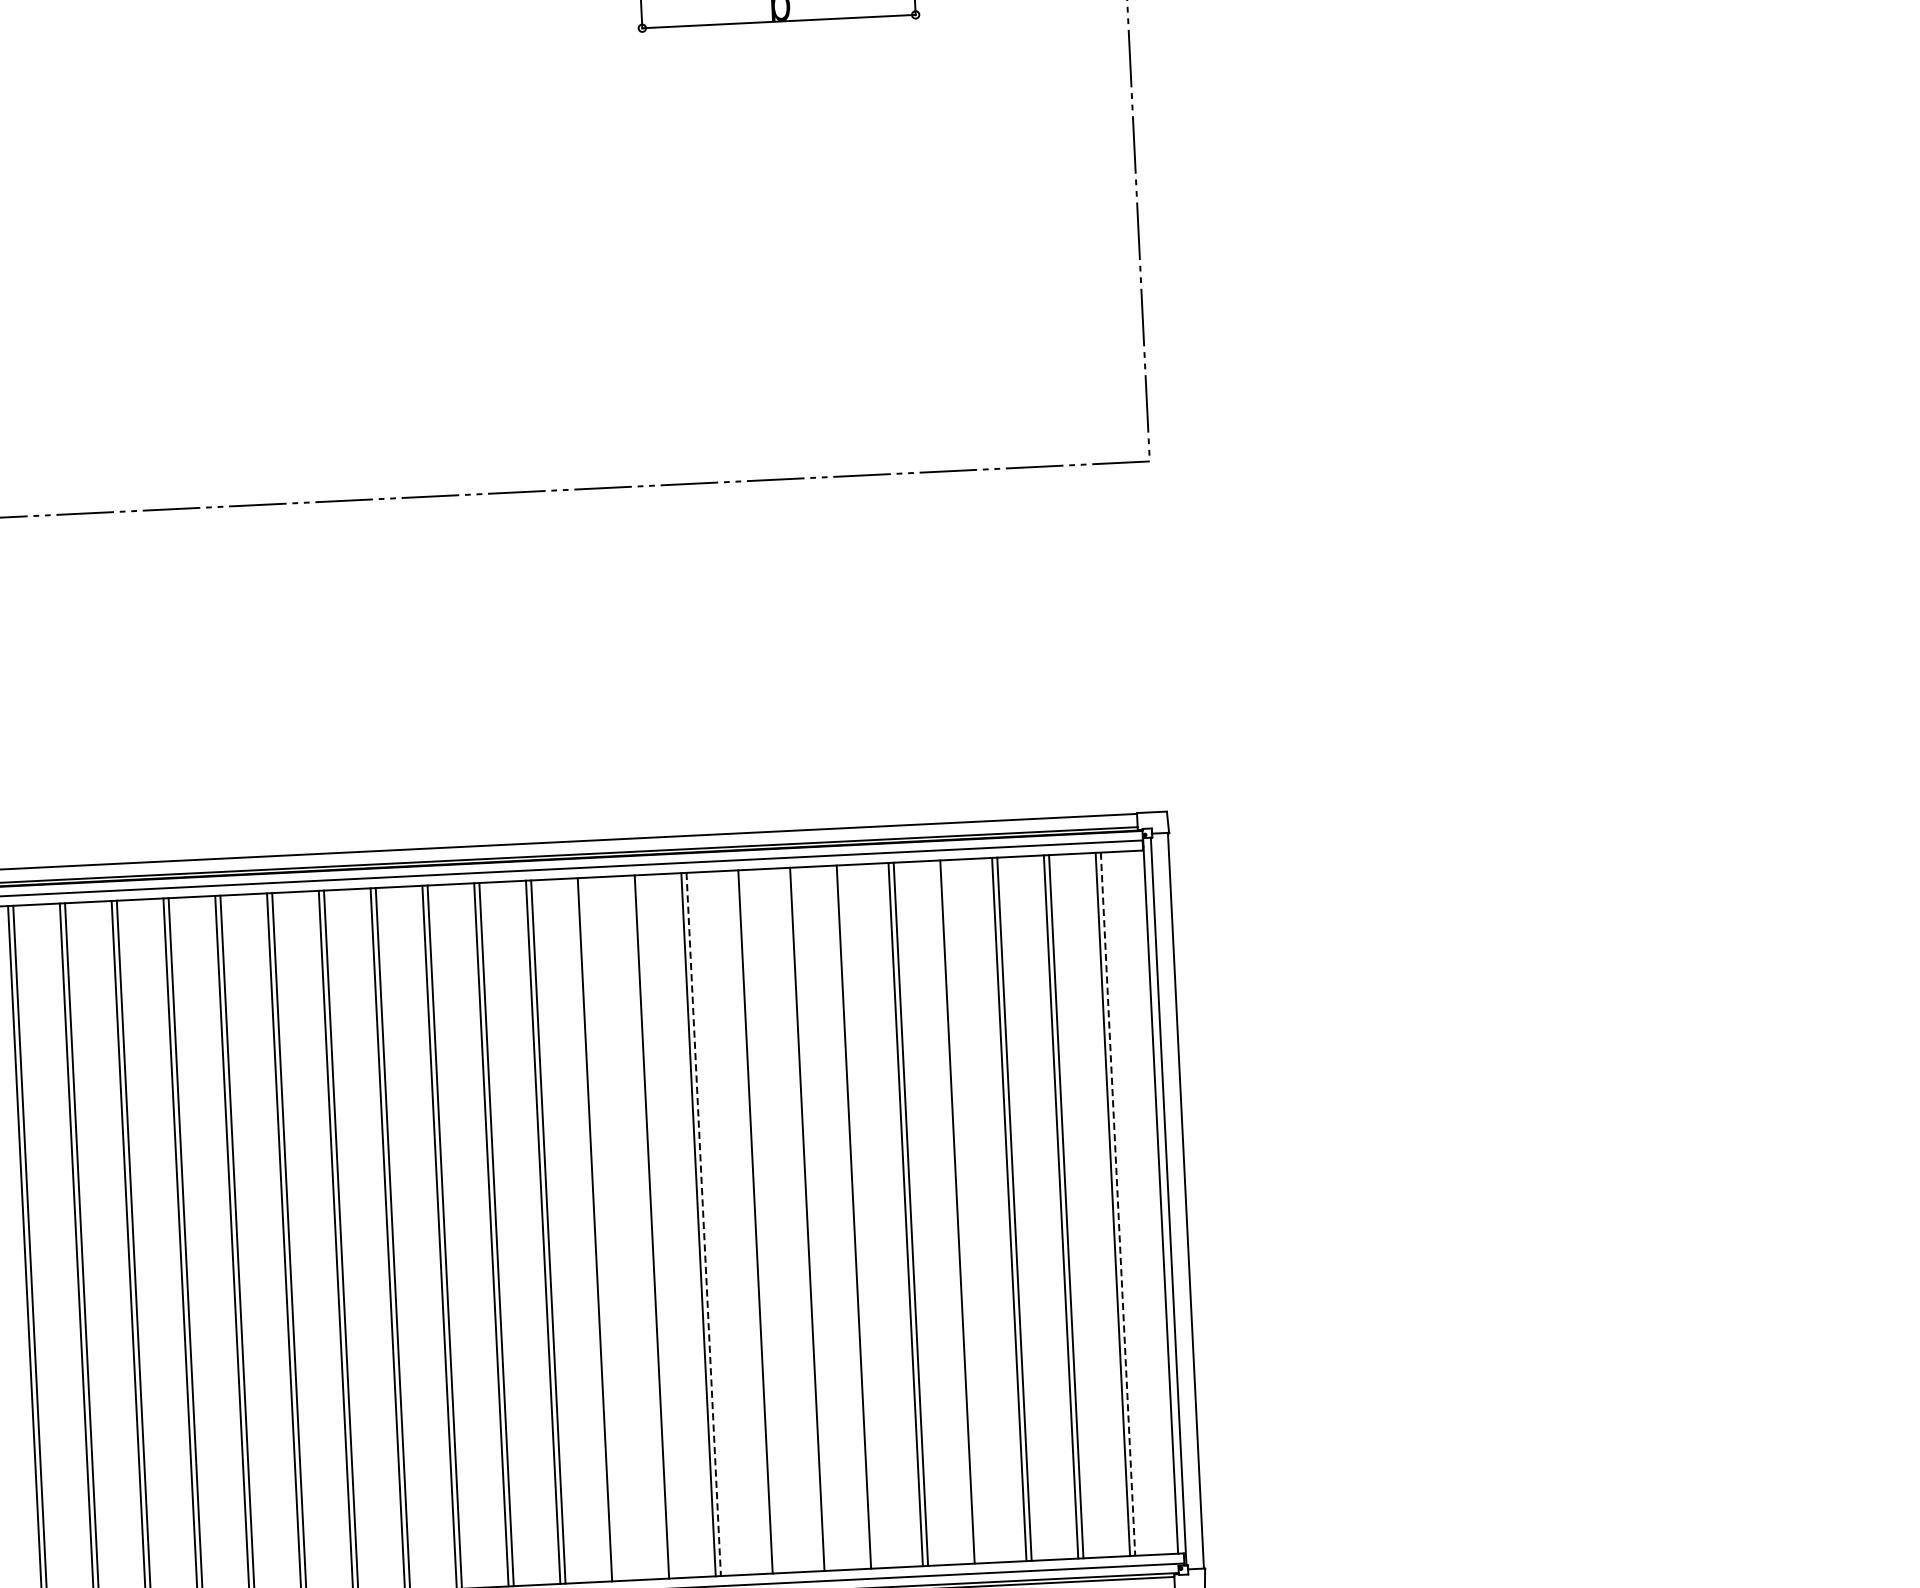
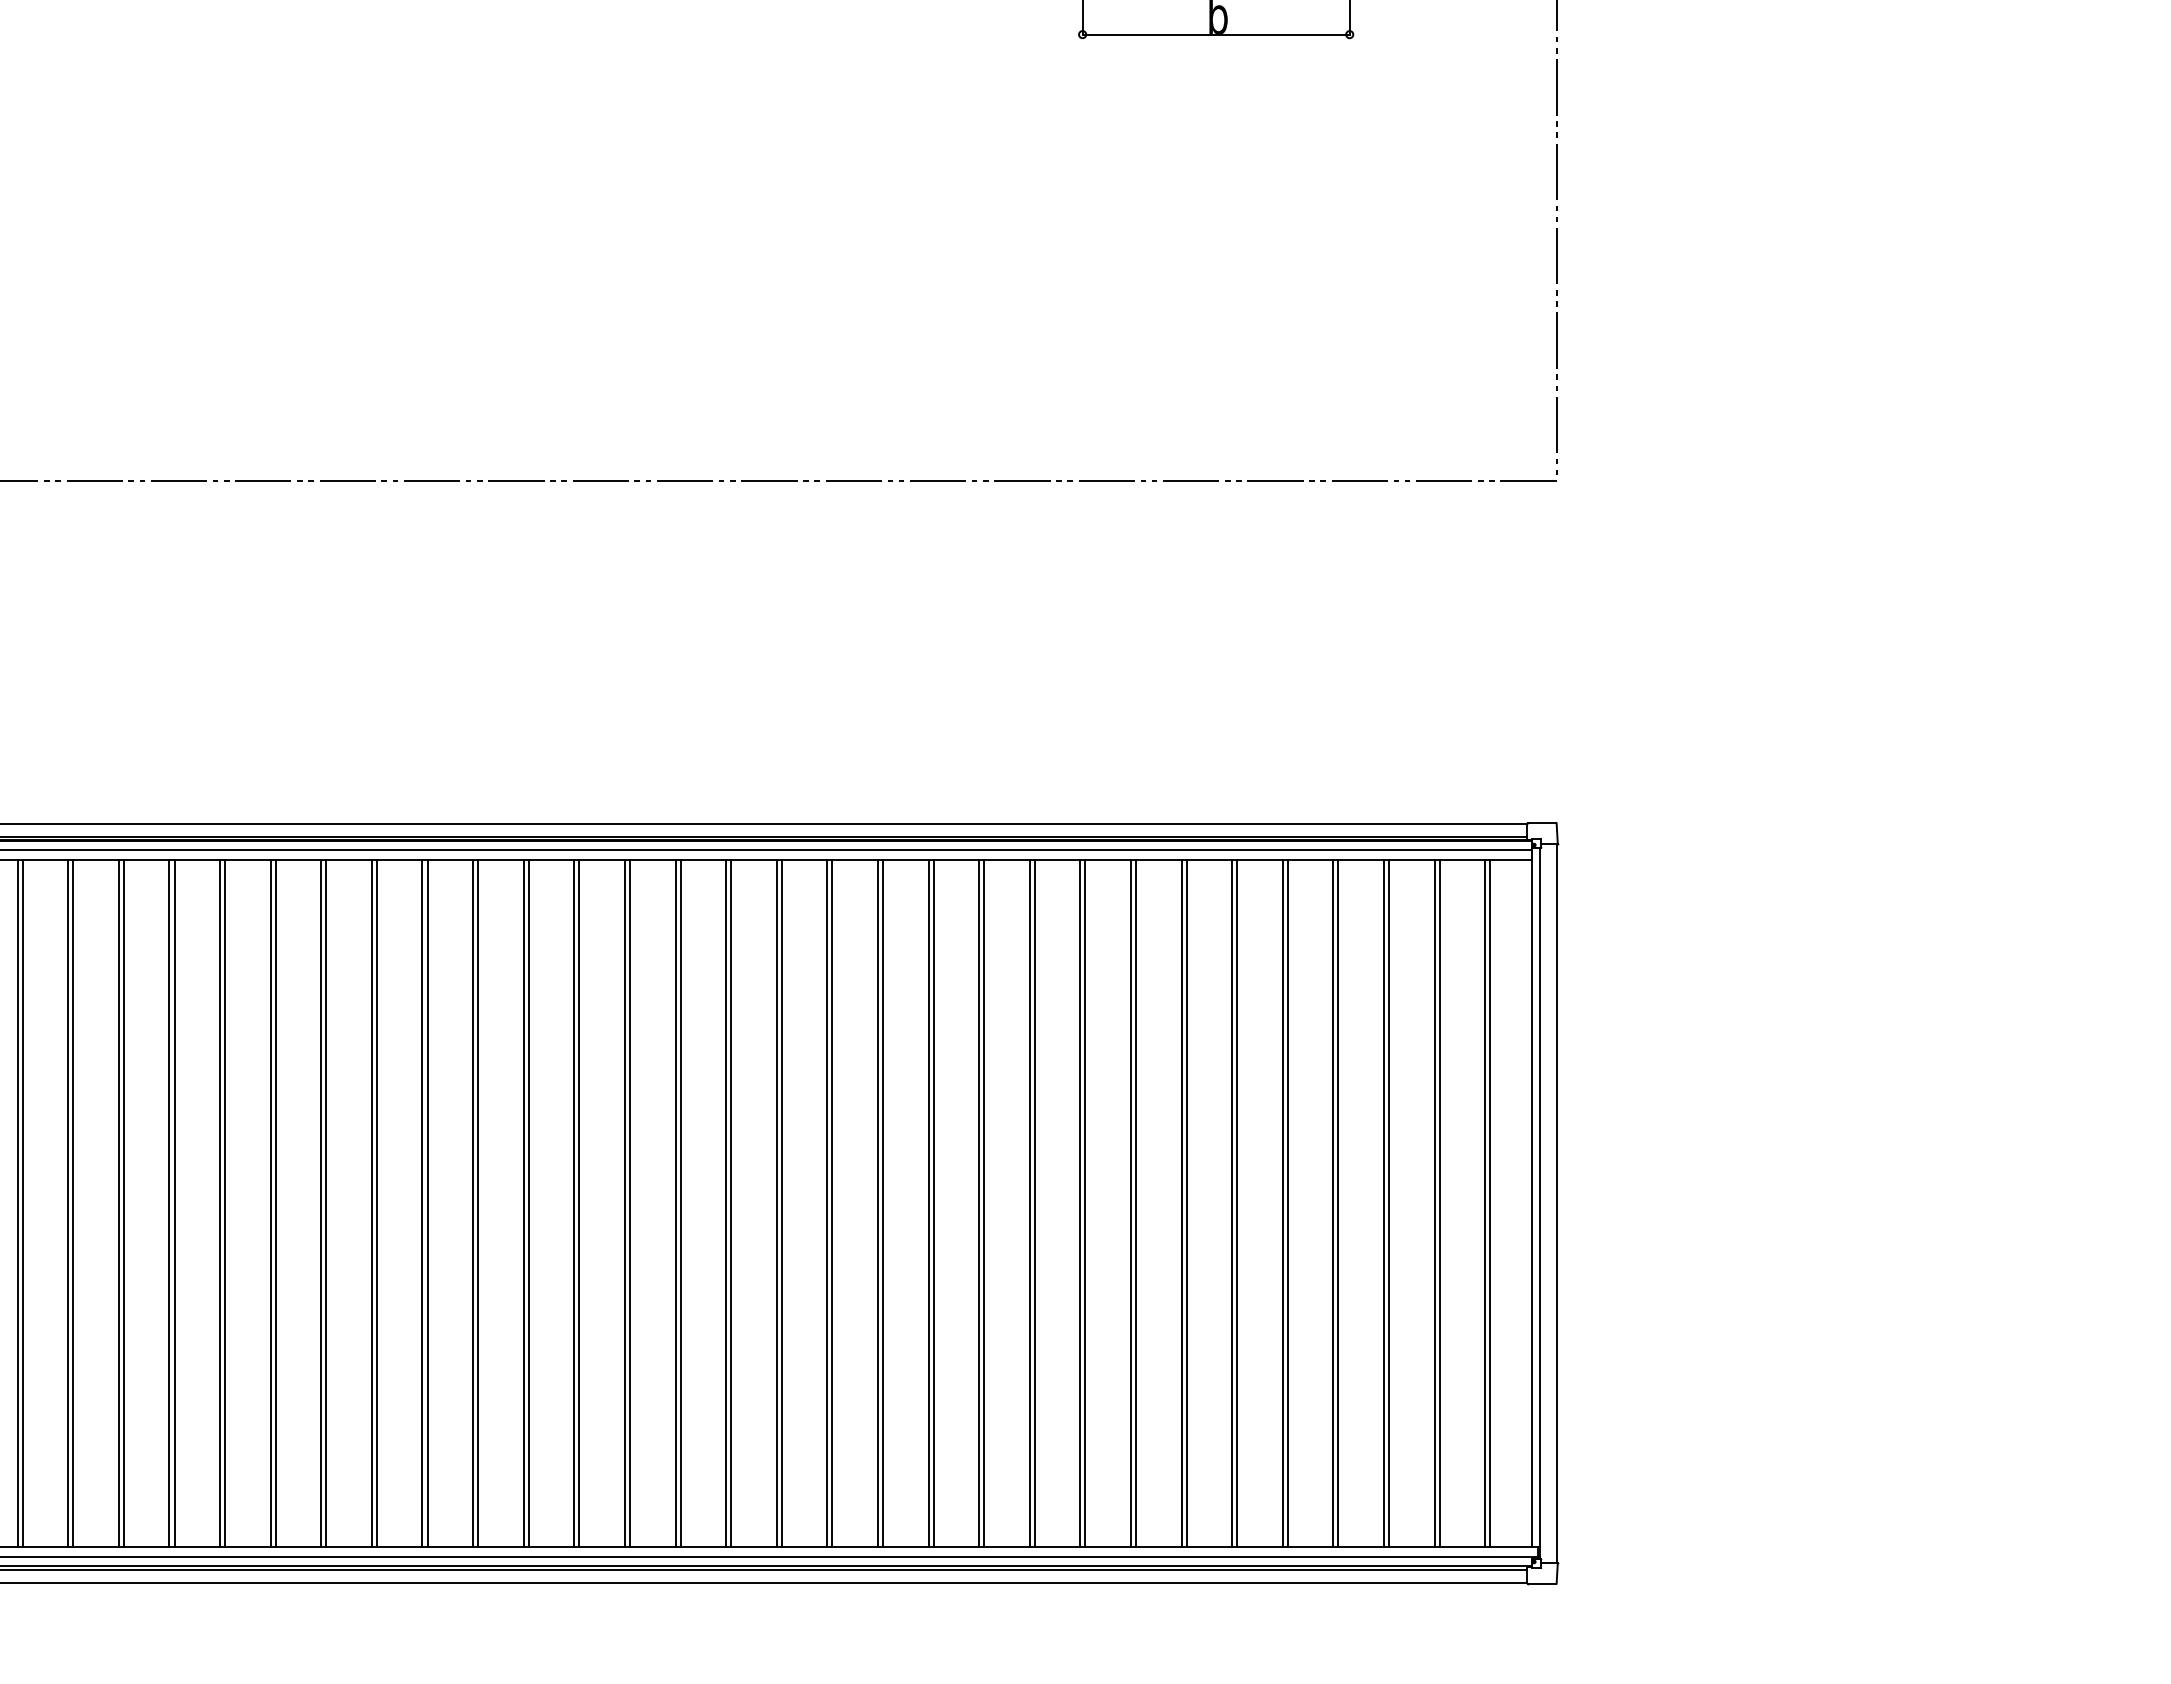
line: (1118, 1204) -> (1490, 1203), dashed -> solid
line: (962, 1211) -> (1338, 1203), added
line: (859, 1216) -> (1237, 1203), added
line: (802, 1219) -> (1181, 1203), added
line: (749, 1222) -> (1130, 1203), added
line: (703, 1224) -> (1085, 1203), dashed -> solid
line: (646, 1227) -> (1029, 1203), added
line: (600, 1229) -> (984, 1203), added

